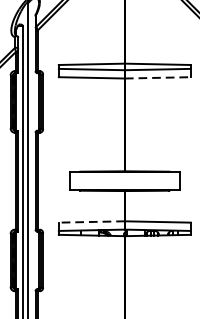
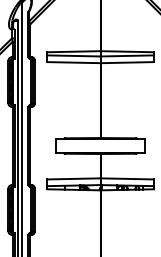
line: (158, 77) -> (127, 62), dashed -> solid
line: (91, 221) -> (73, 178), dashed -> solid

